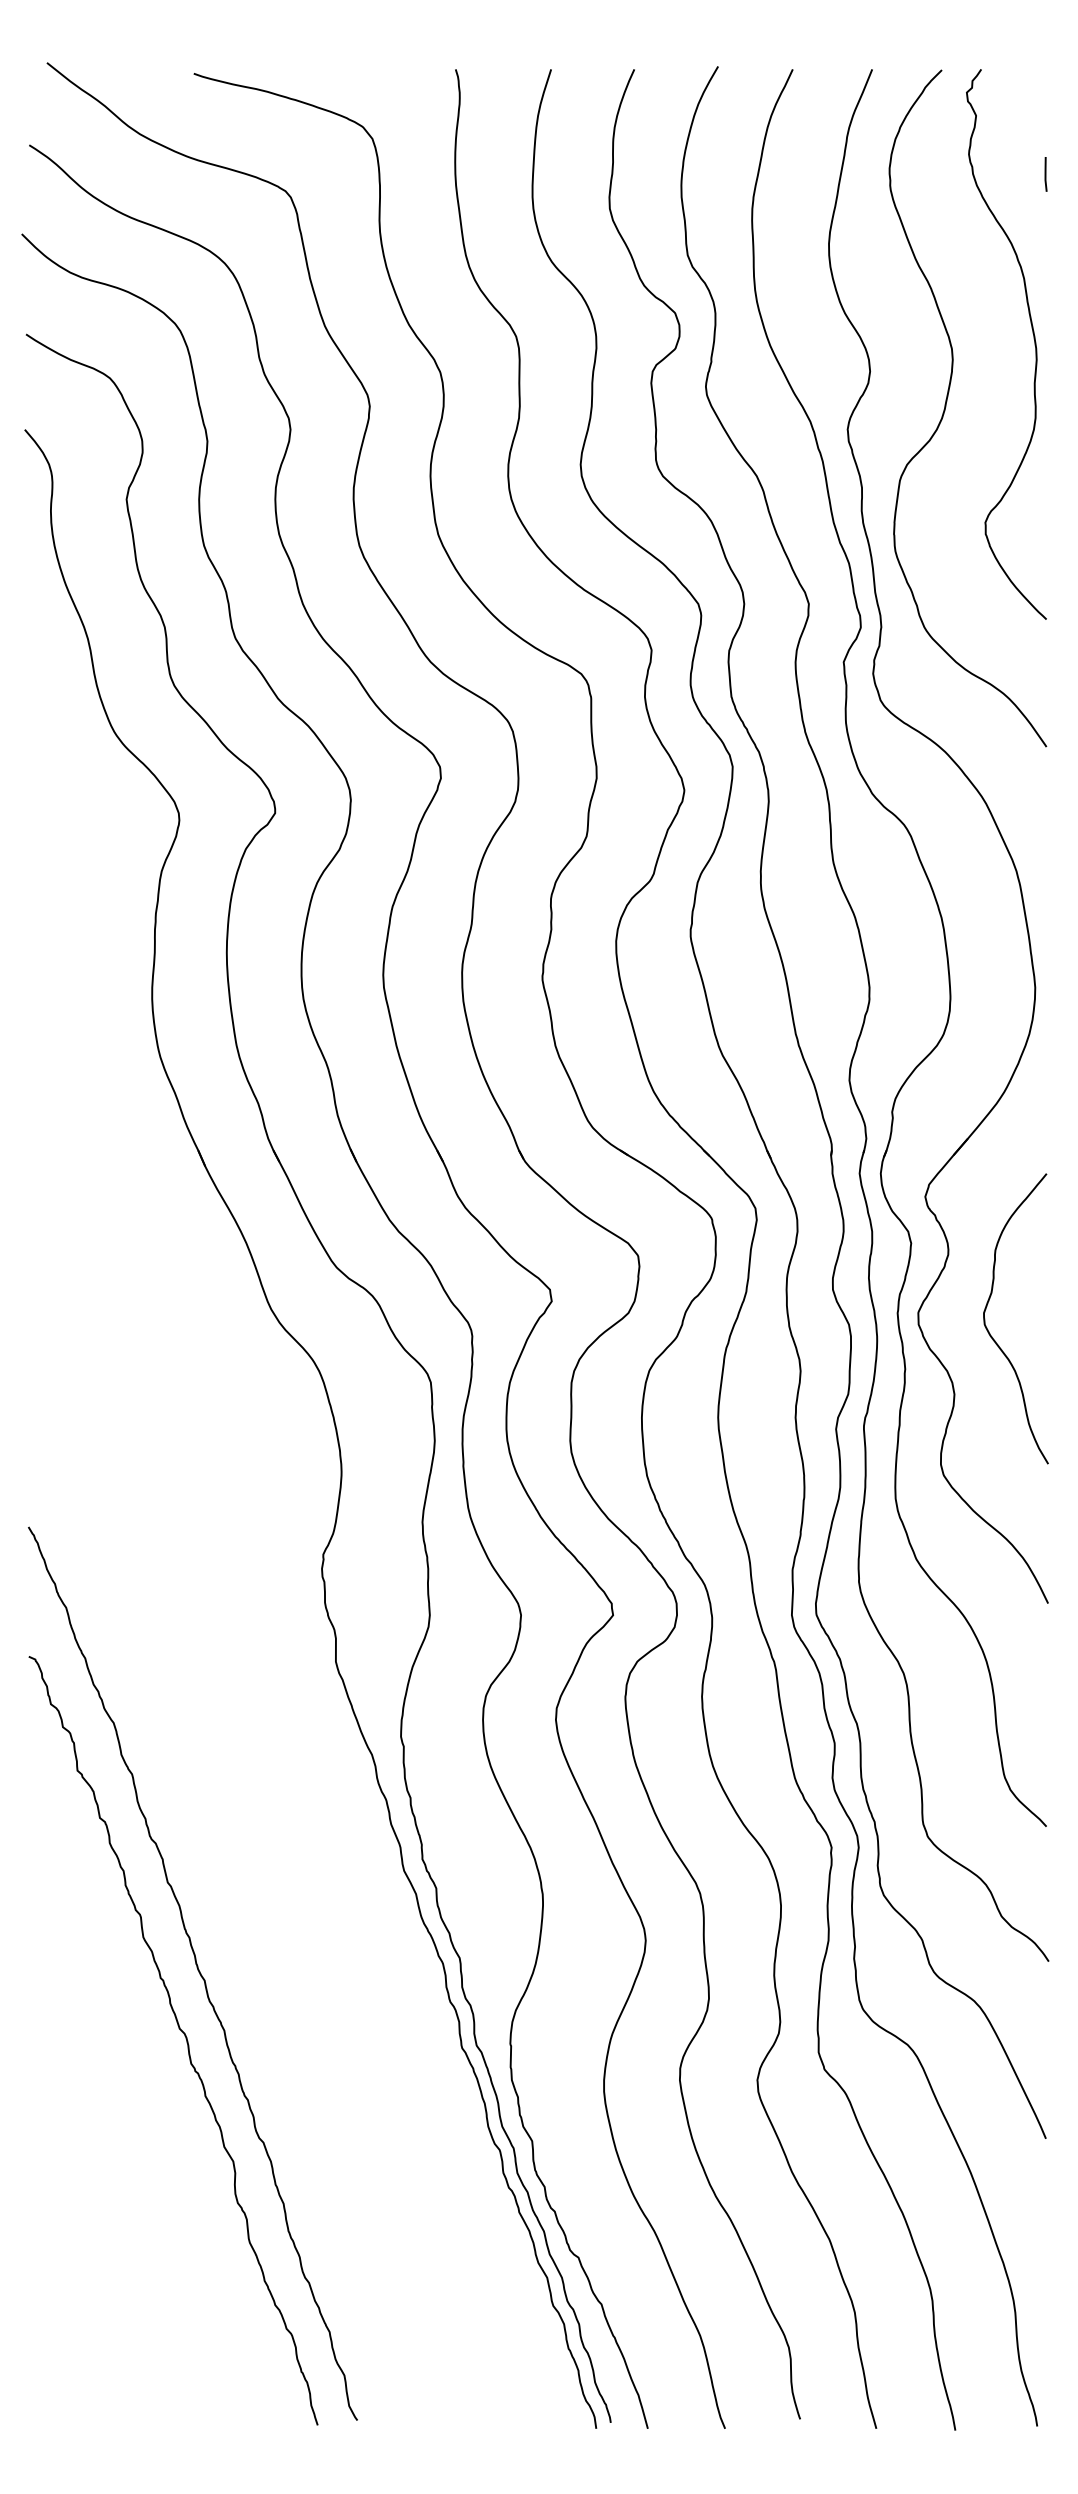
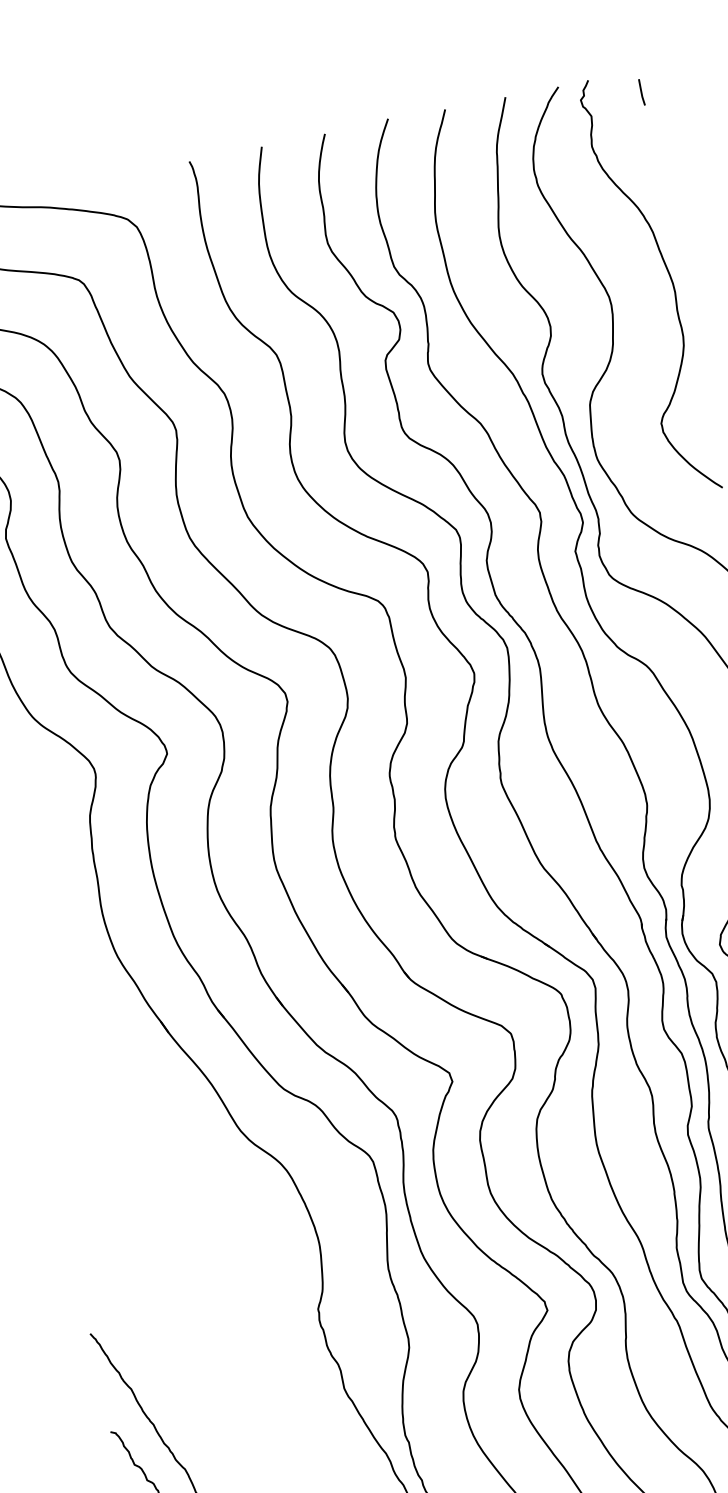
line: (1045, 174) -> (641, 92), moved

